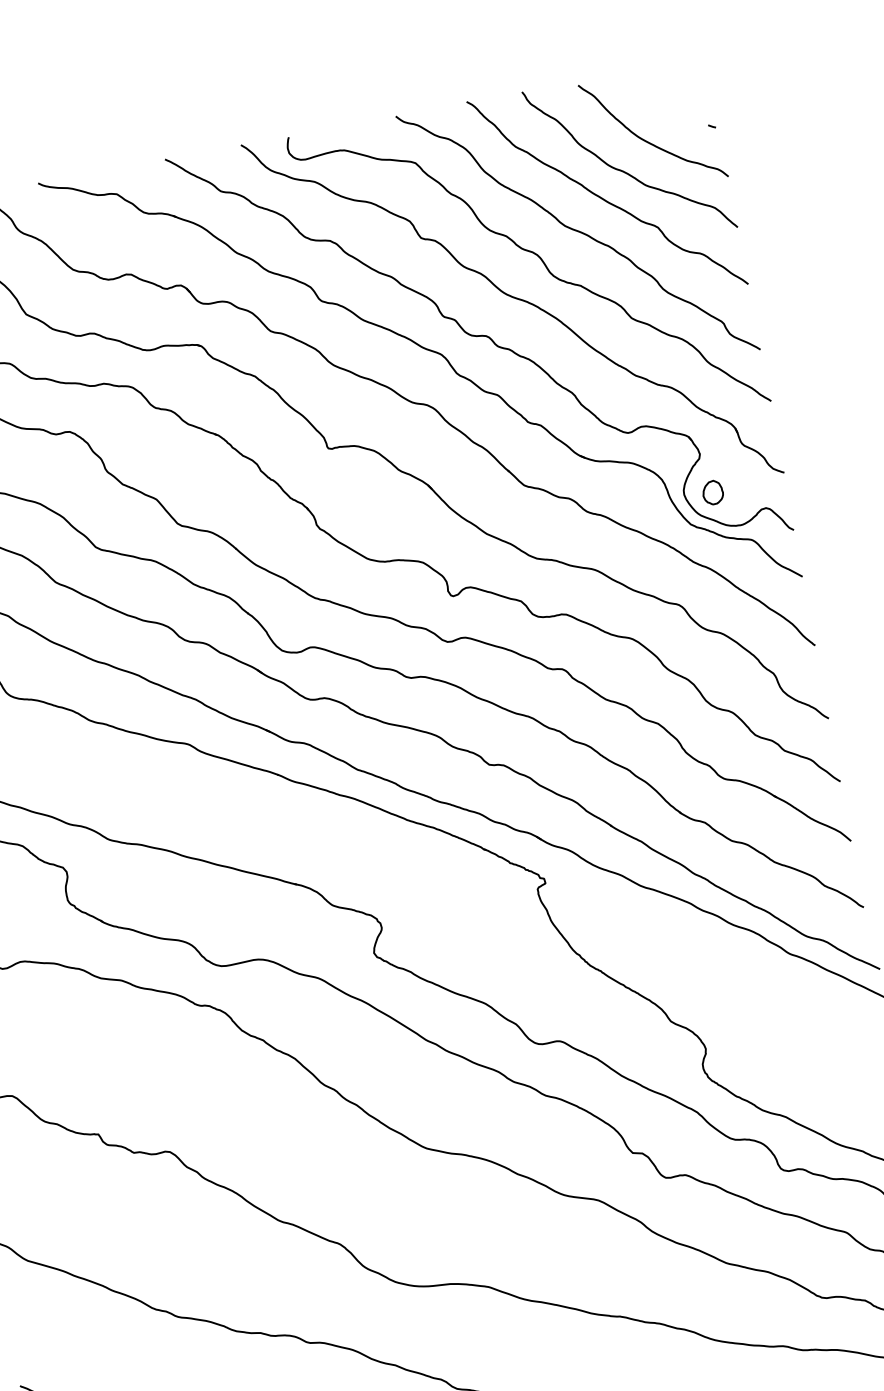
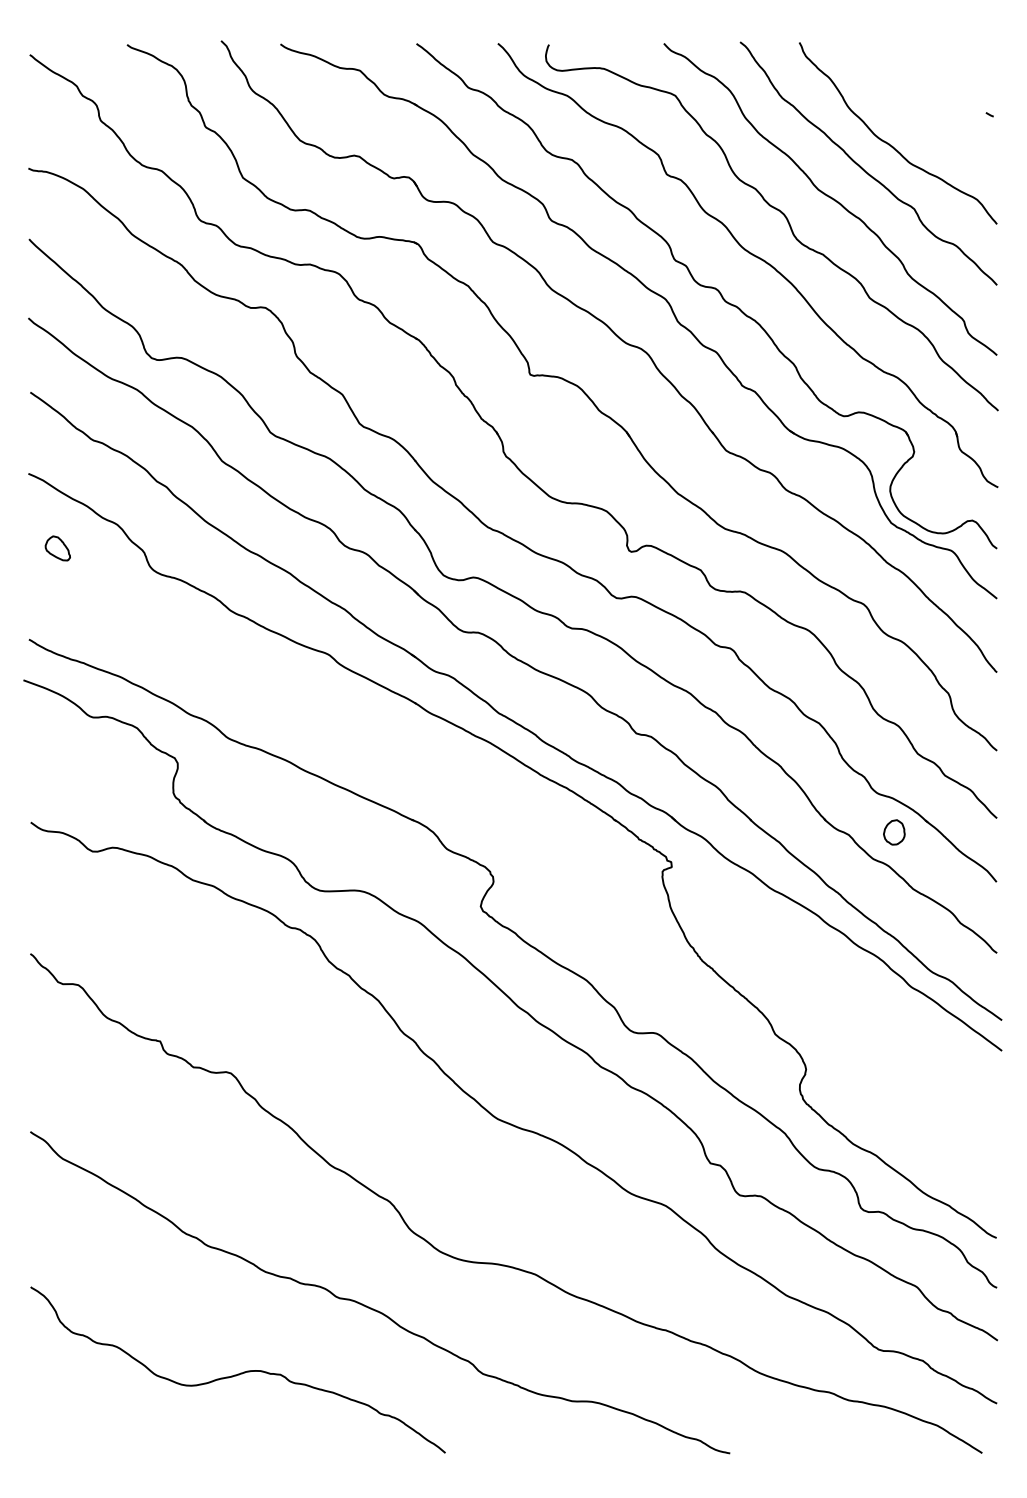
curve: (647, 141) -> (920, 117), removed
part: (713, 492) -> (894, 832), moved

